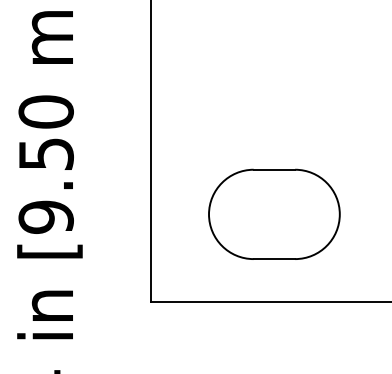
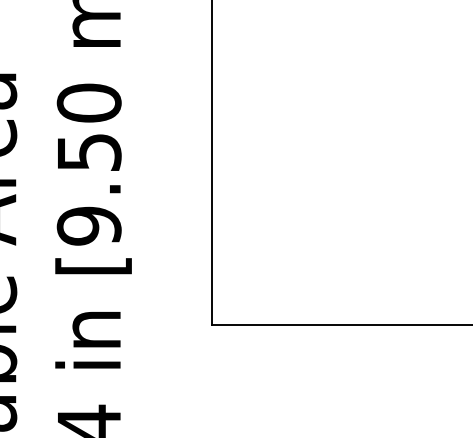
part: (274, 214) -> (355, 222), removed

